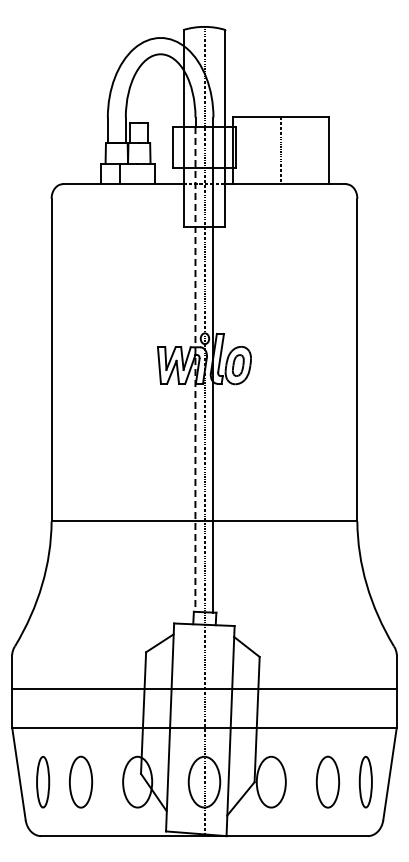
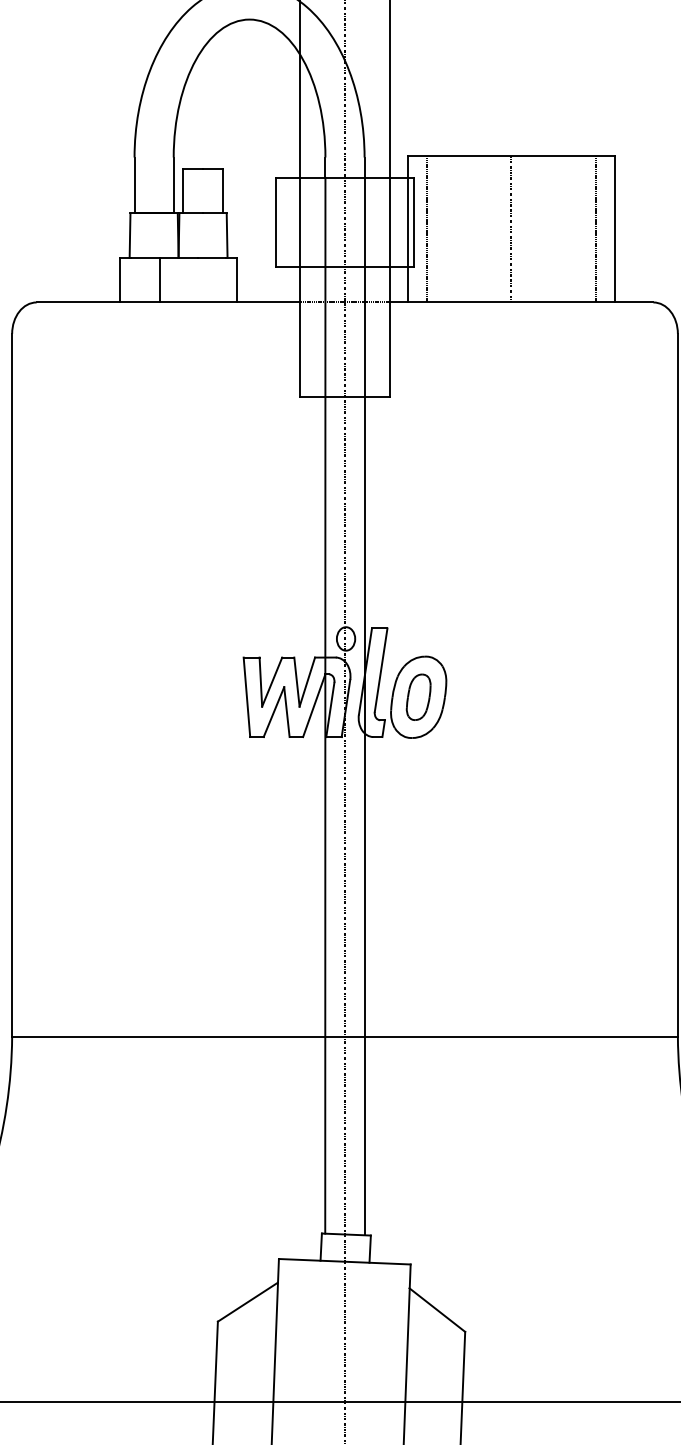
line: (242, 150) -> (427, 229), added
line: (319, 150) -> (595, 229), added
line: (195, 369) -> (325, 705), dashed -> solid

